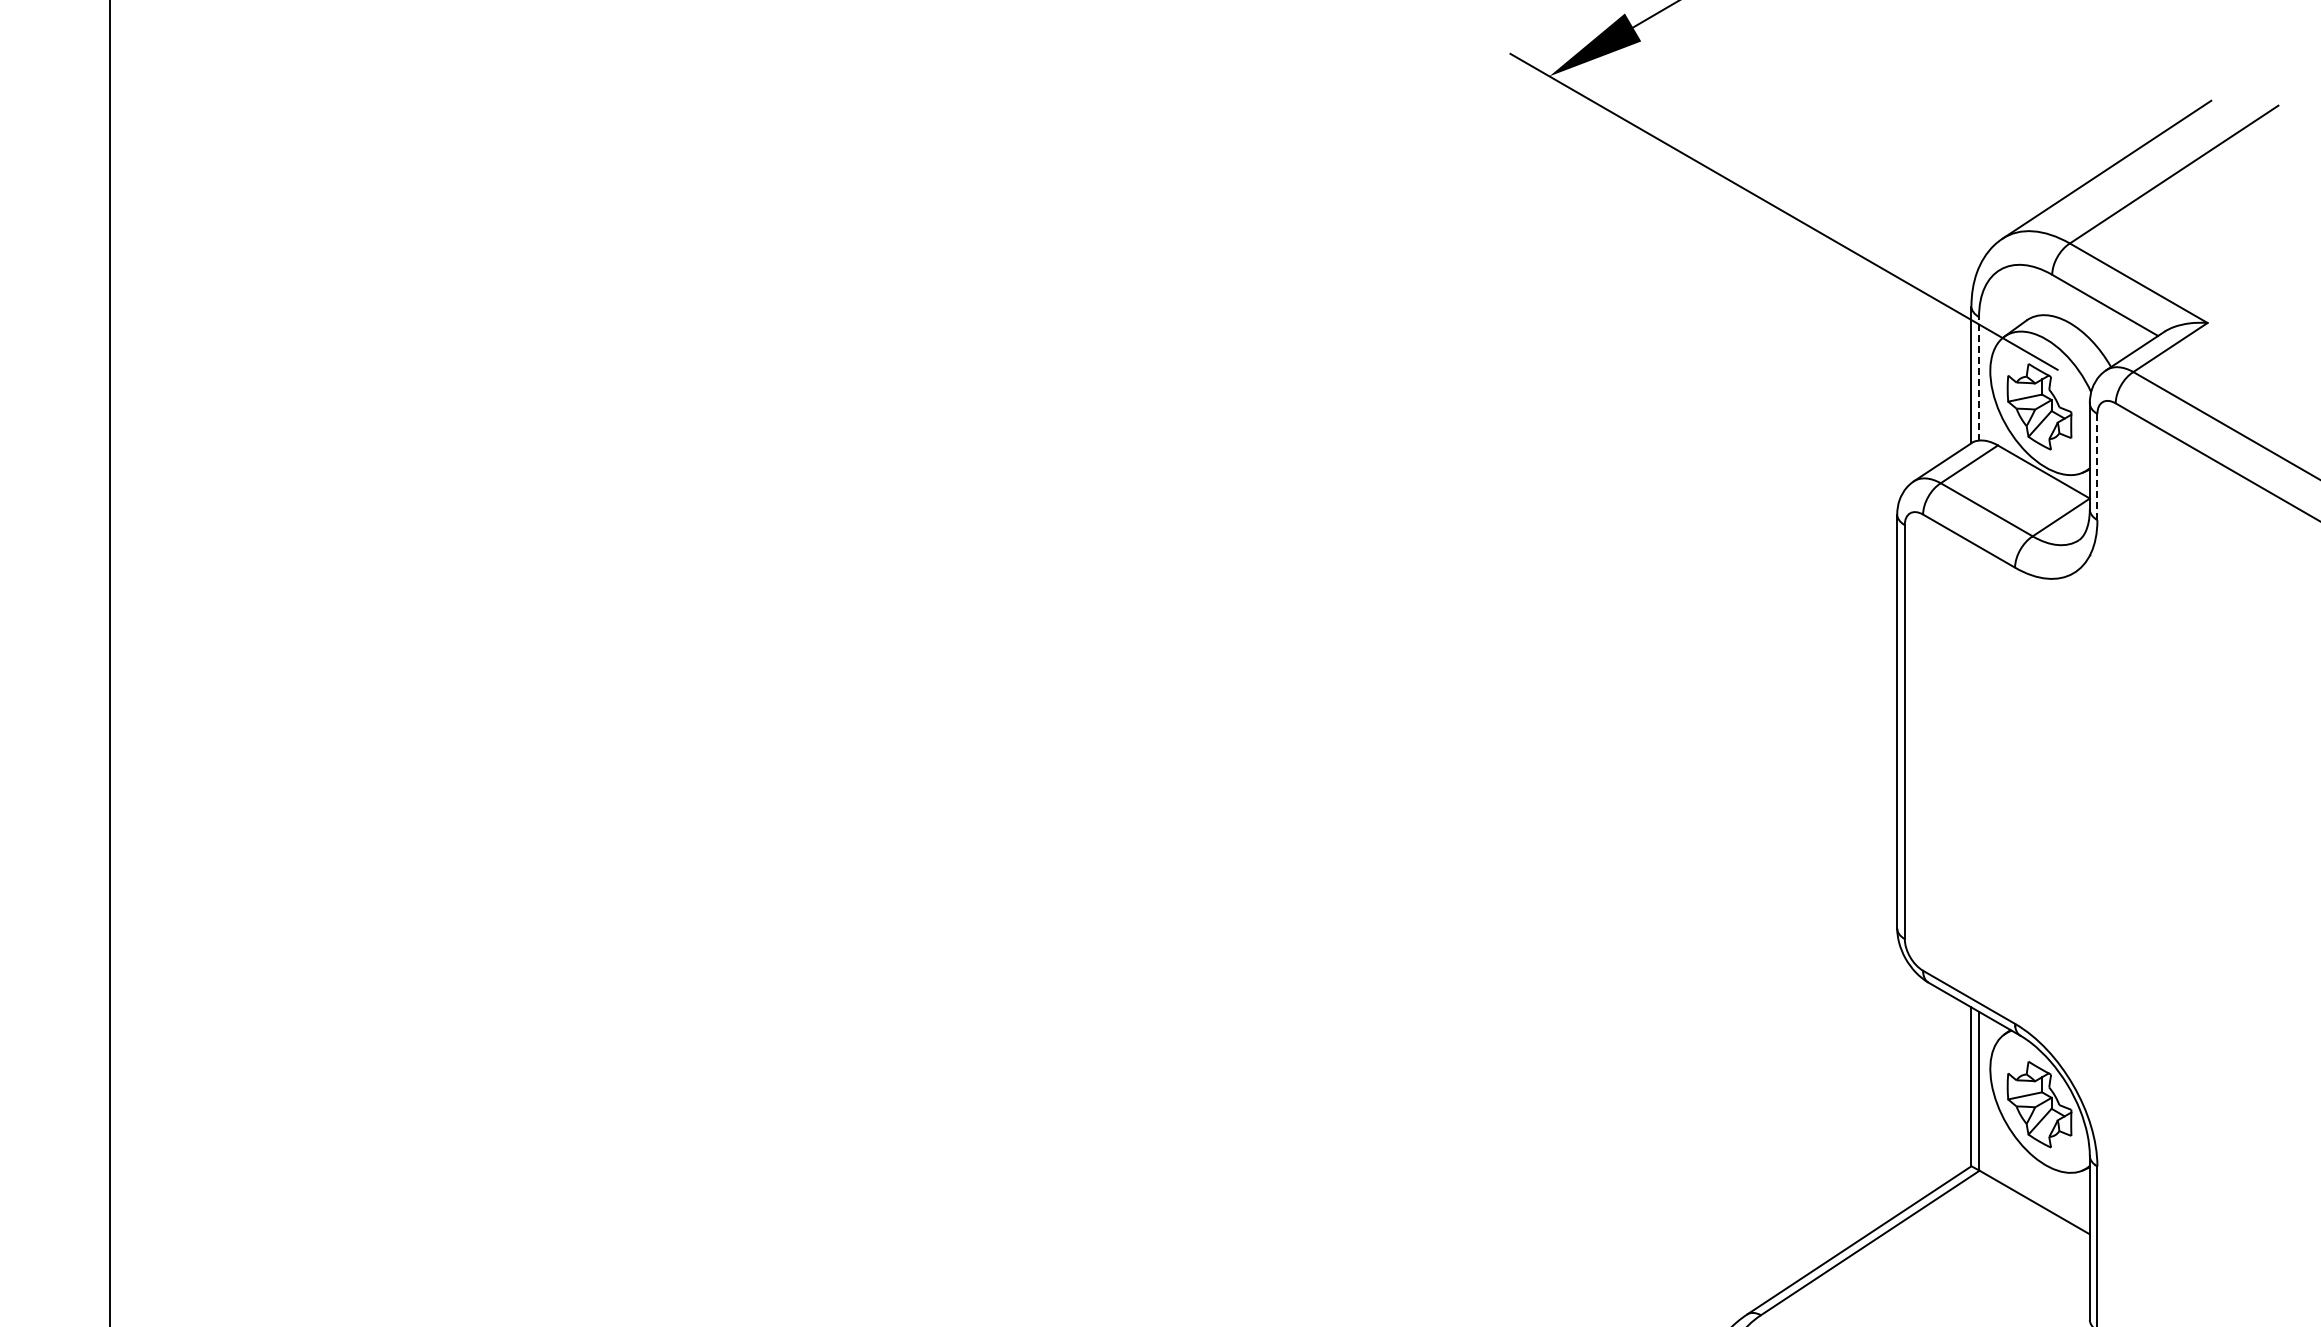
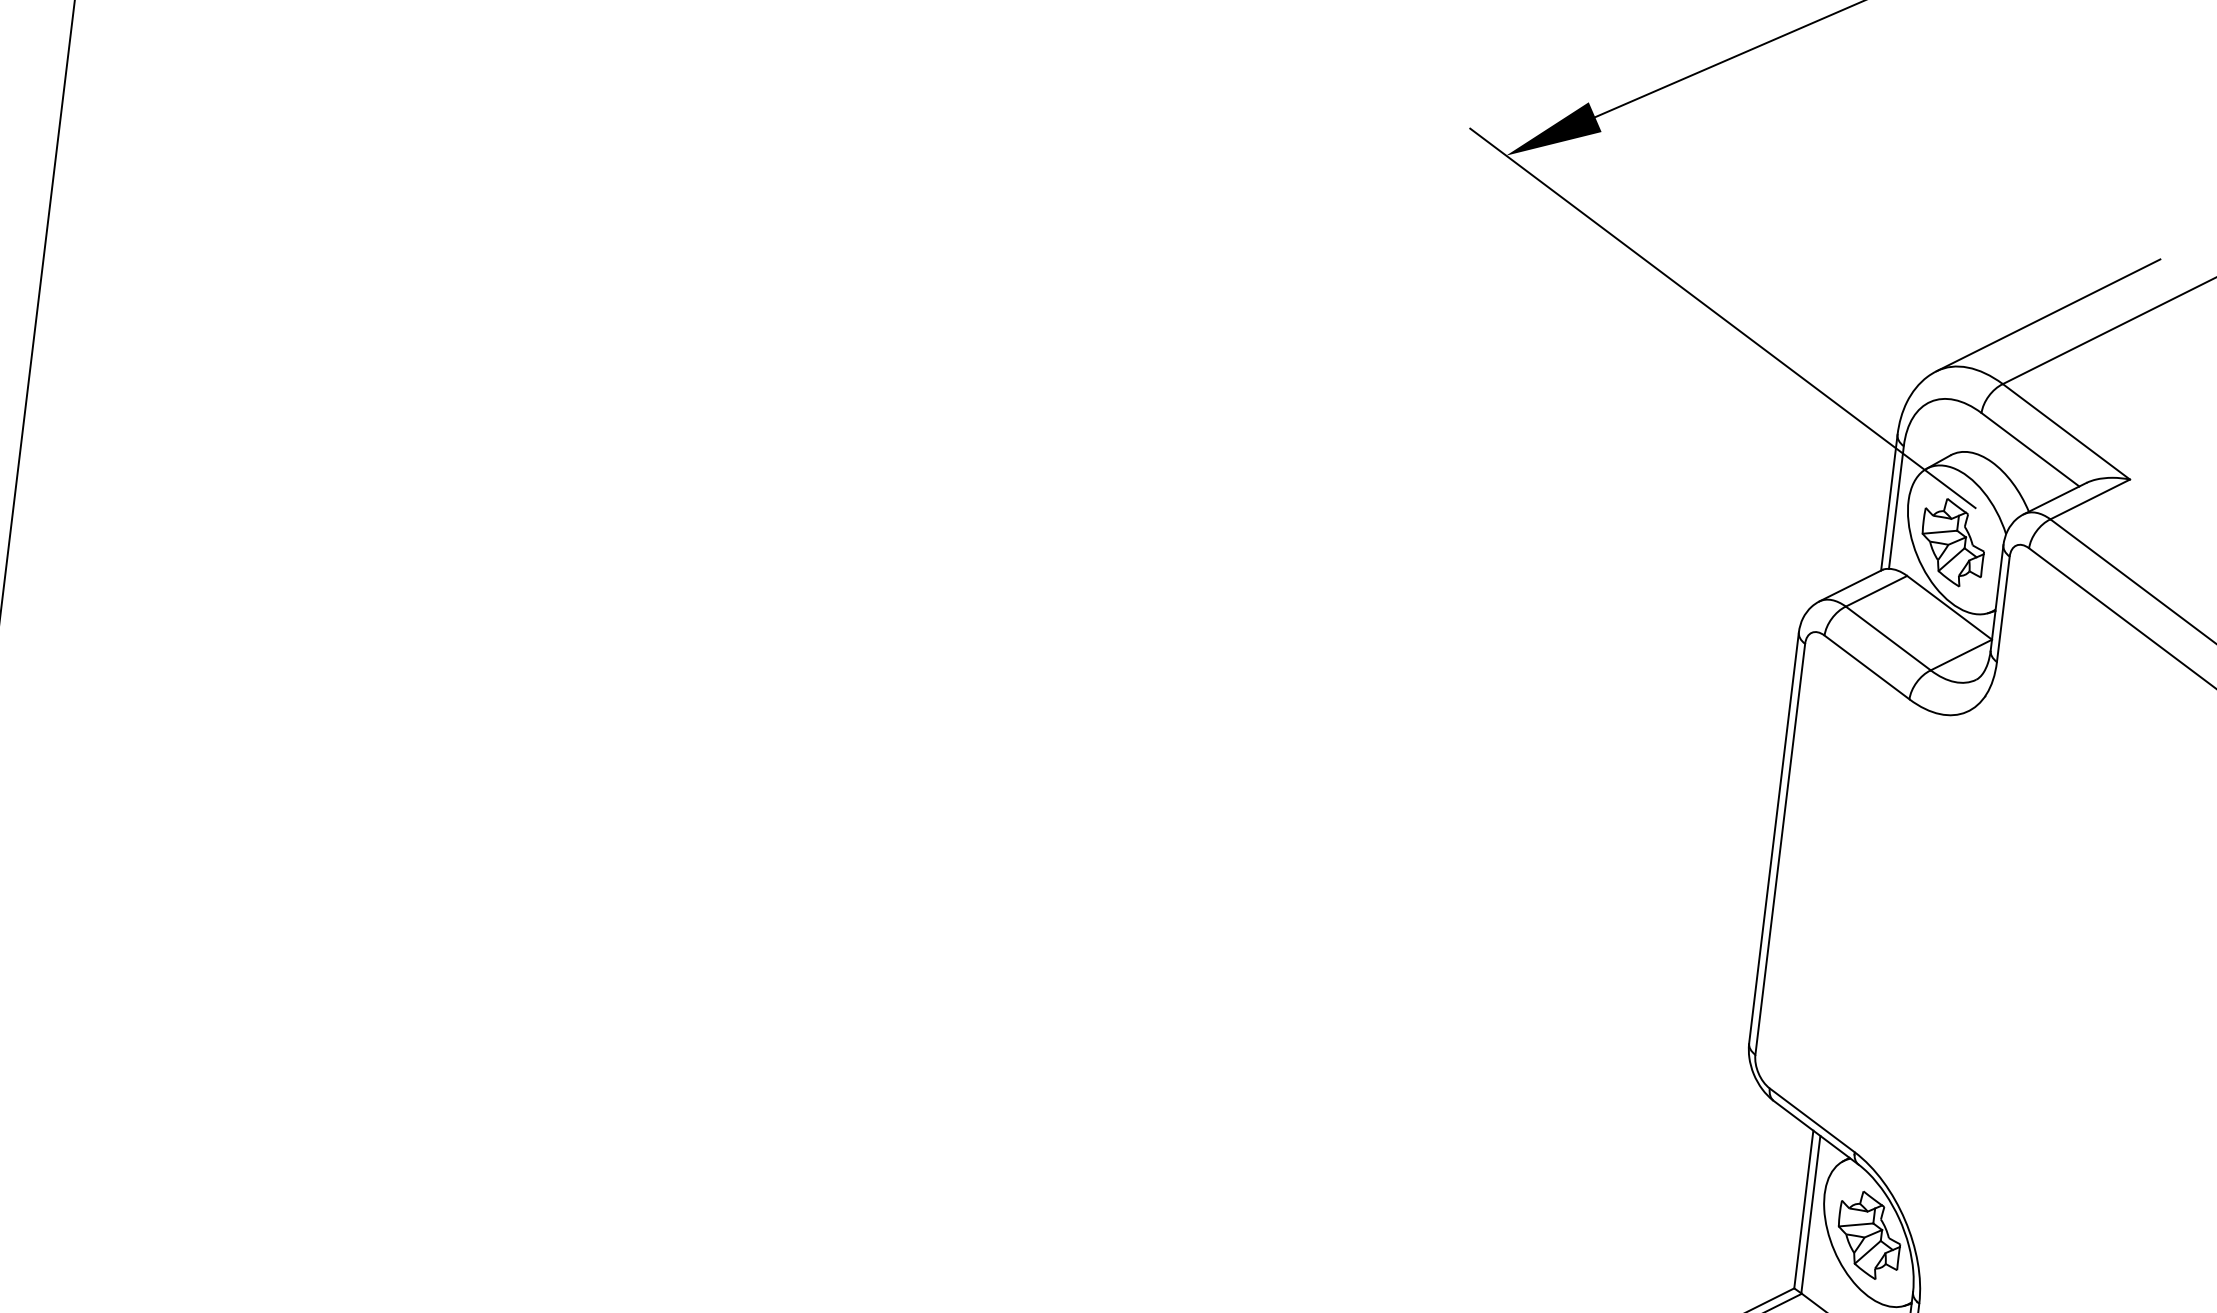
line: (1979, 378) -> (1896, 507), dashed -> solid
line: (2097, 466) -> (2003, 608), dashed -> solid

